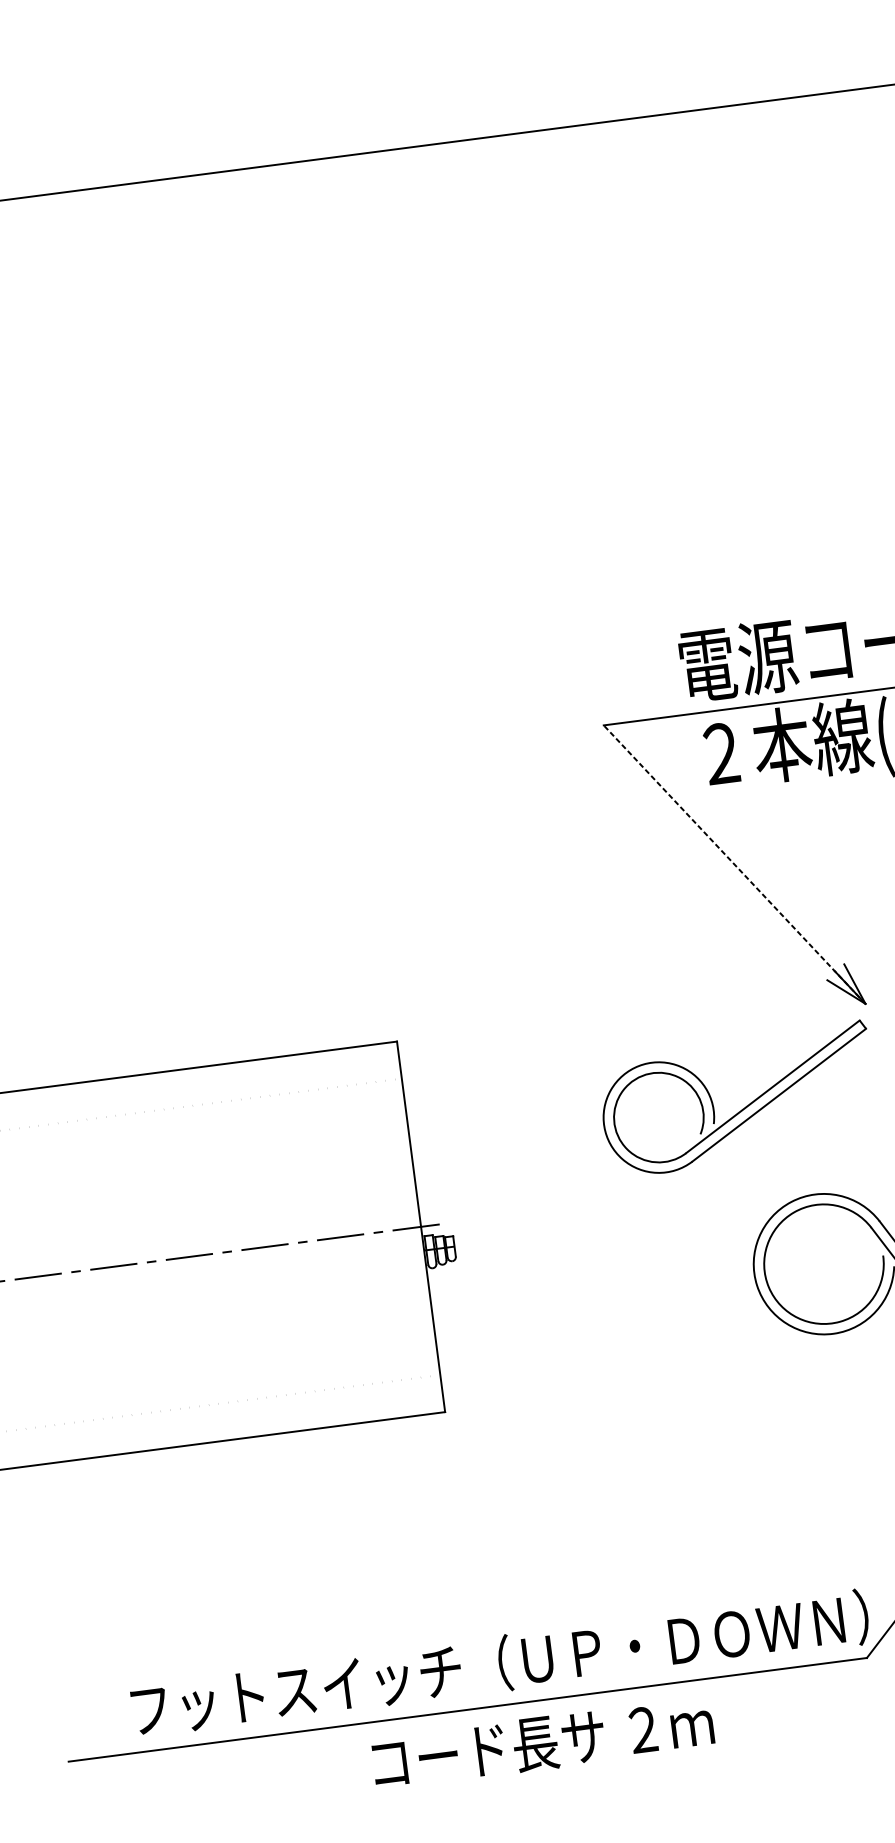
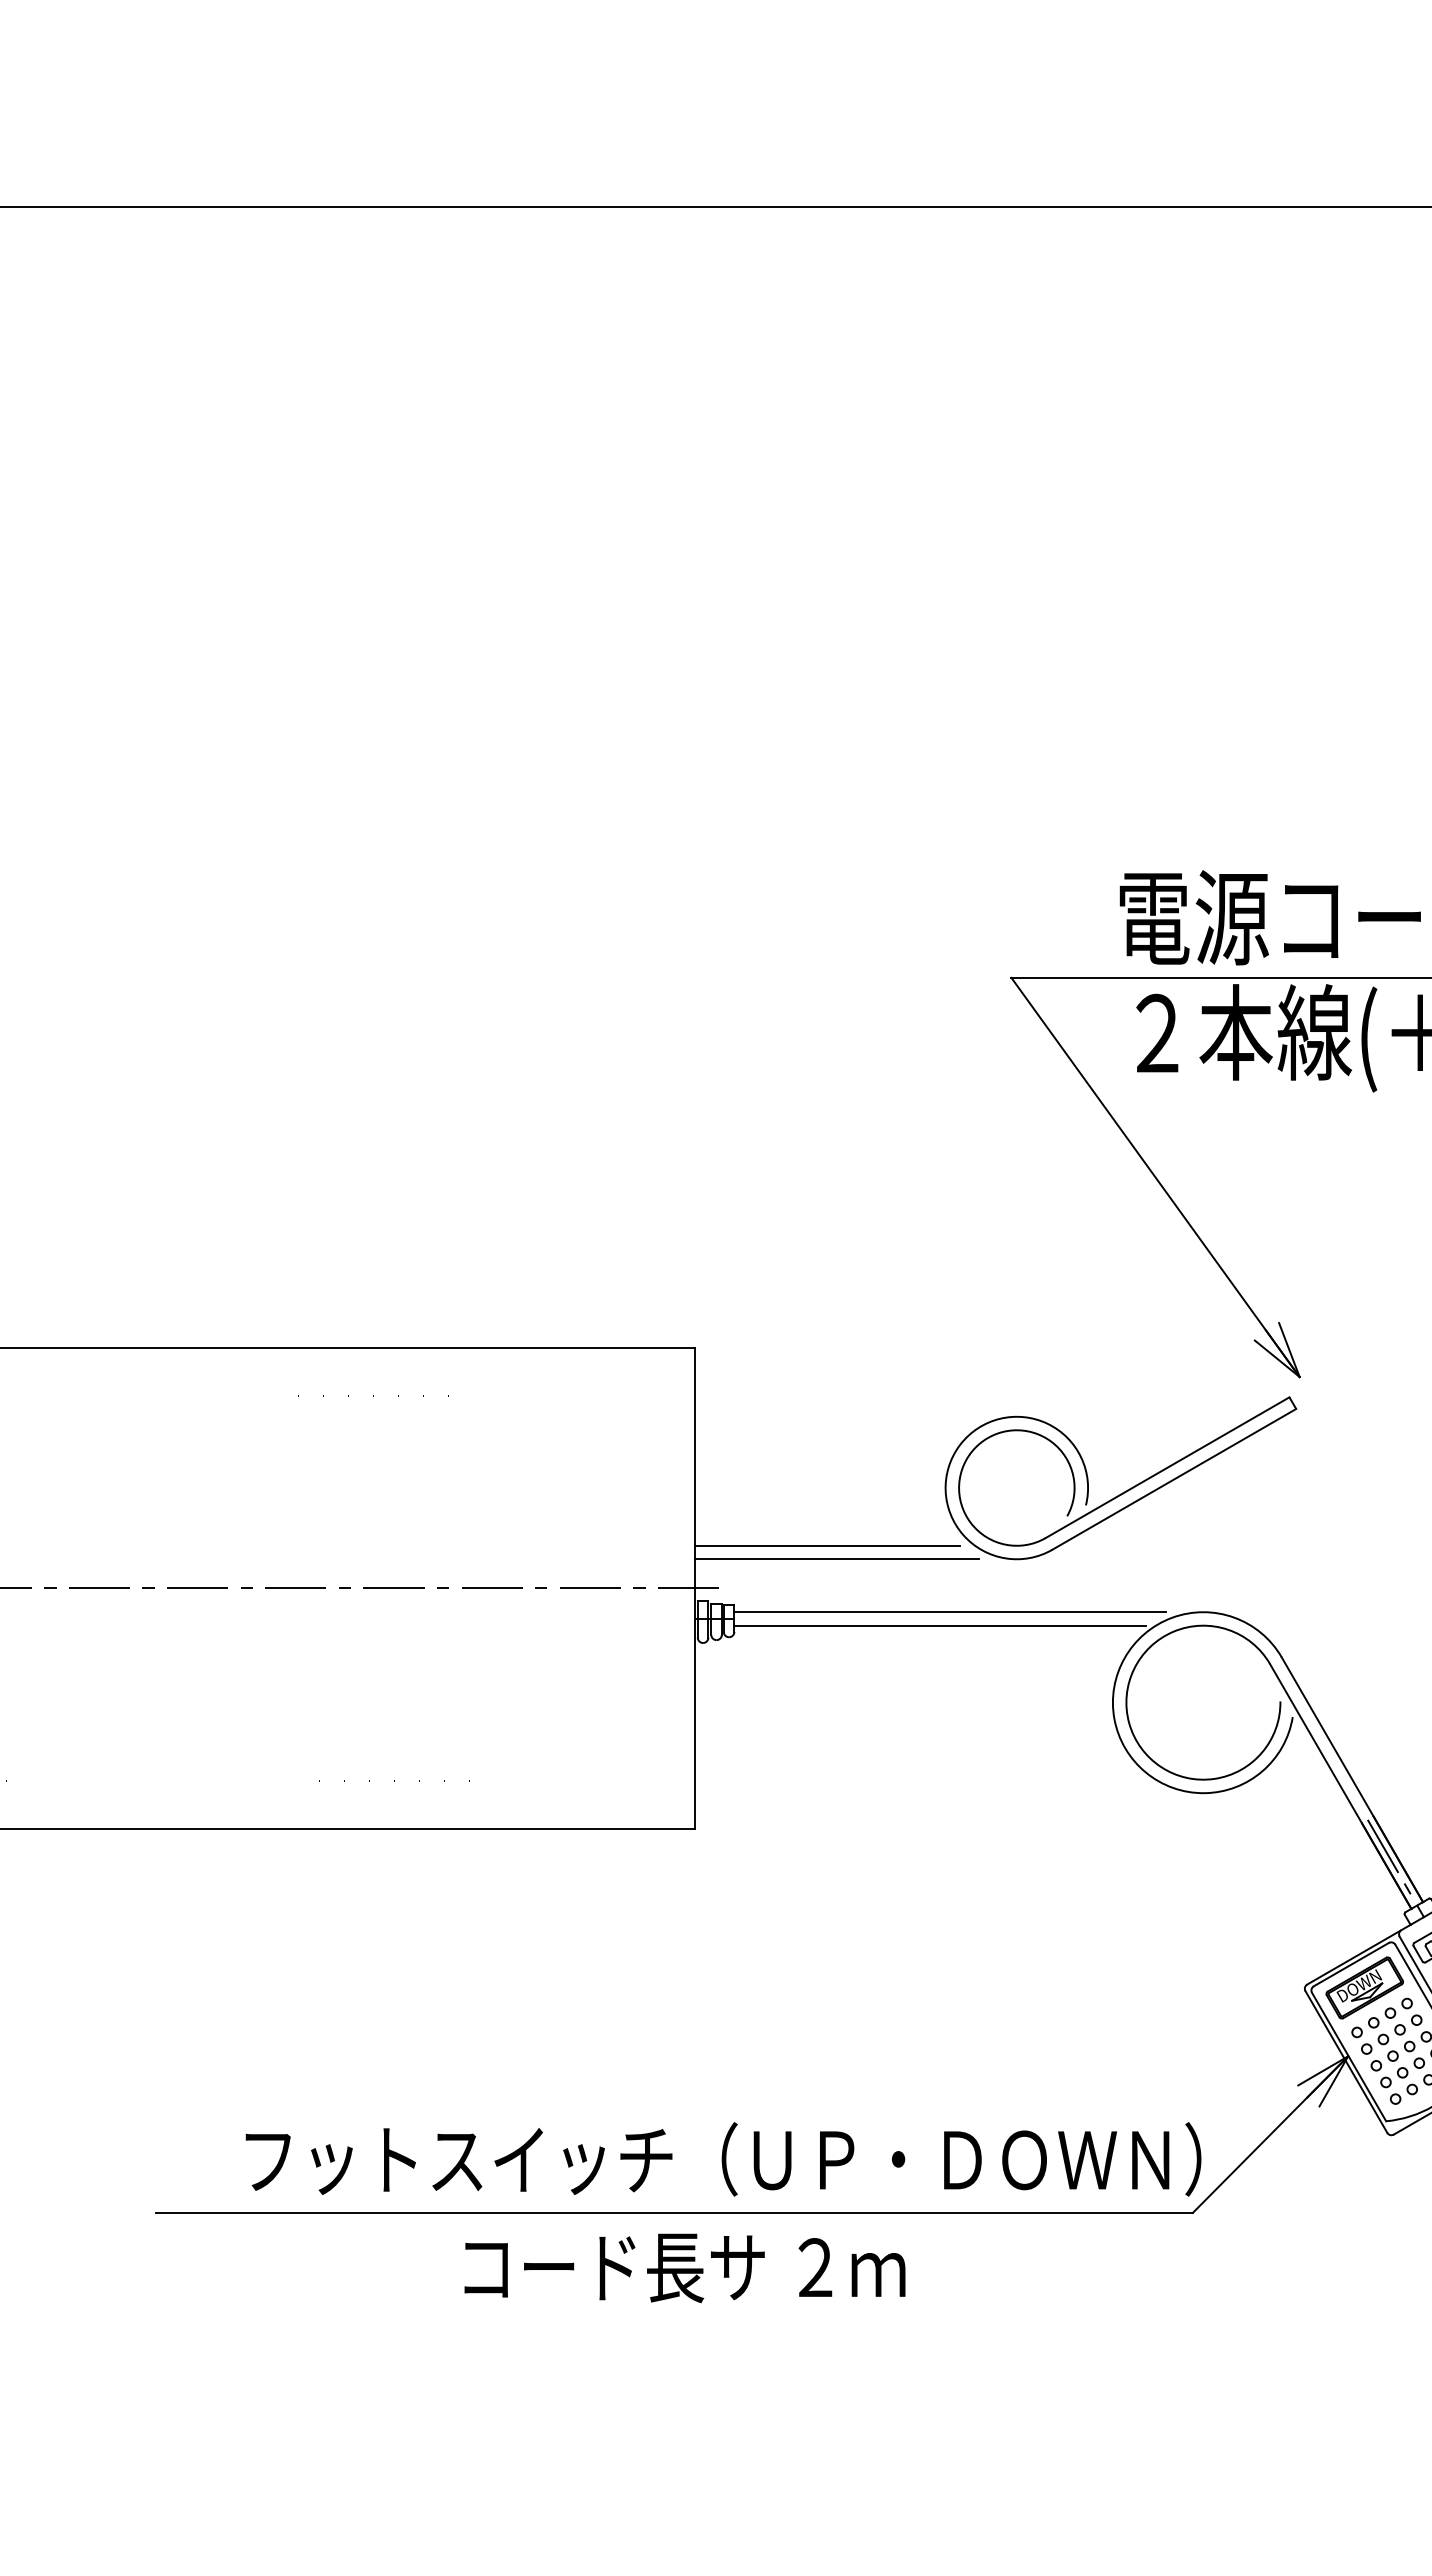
line: (734, 864) -> (1155, 1177), dashed -> solid
line: (518, 1180) -> (826, 1545), added
line: (527, 1190) -> (836, 1559), added
line: (620, 1220) -> (950, 1612), added
line: (613, 1231) -> (939, 1625), added
text: (542, 1743) -> (684, 2268), moved

